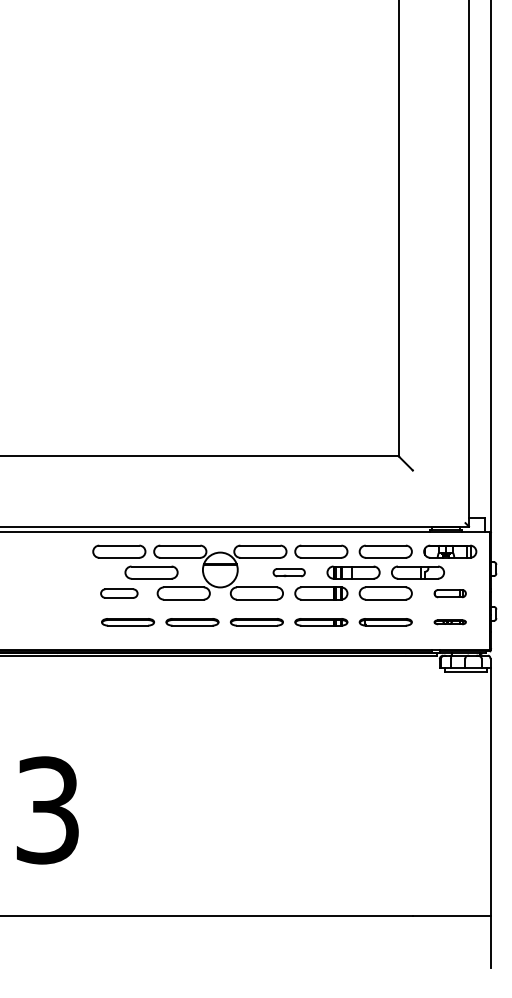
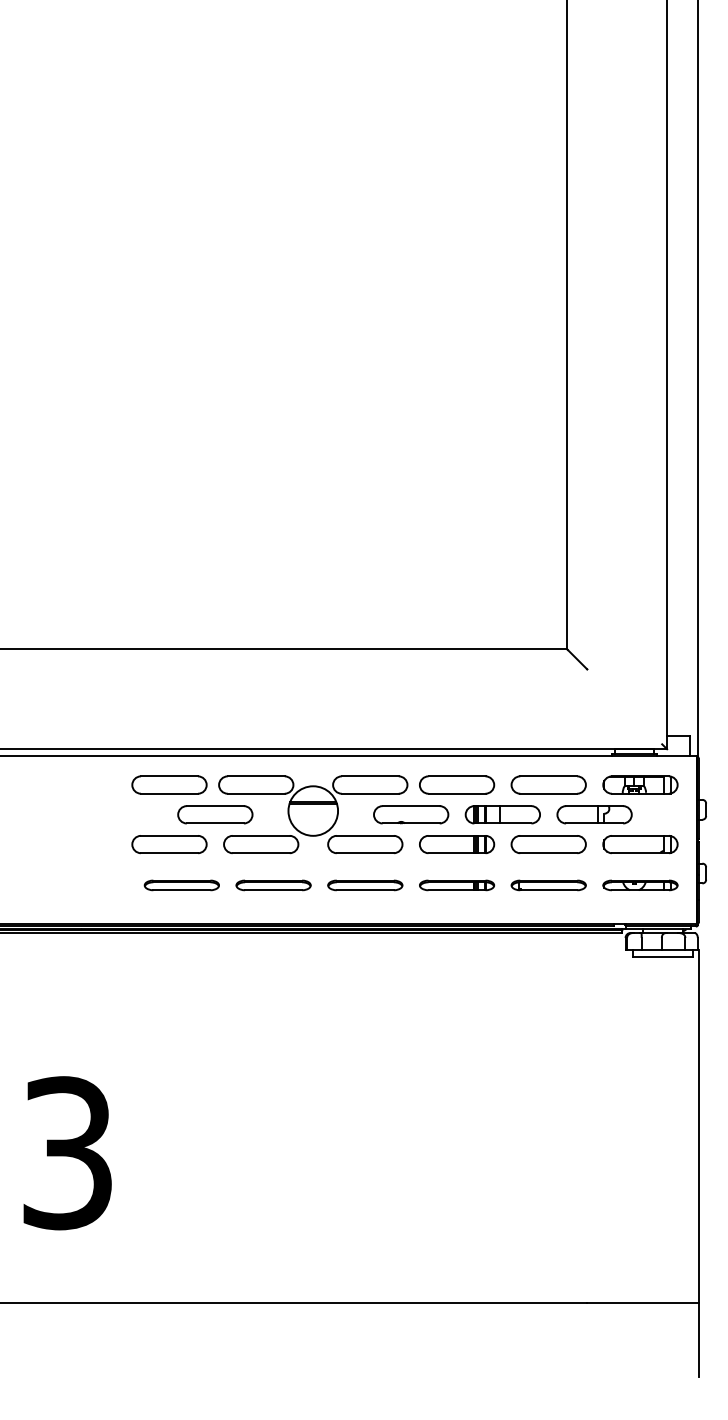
part: (289, 572) -> (411, 814), size x1.67
part: (119, 593) -> (169, 844), size x1.43
part: (450, 593) -> (640, 844), size x1.67
part: (450, 622) -> (640, 885), size x1.67

